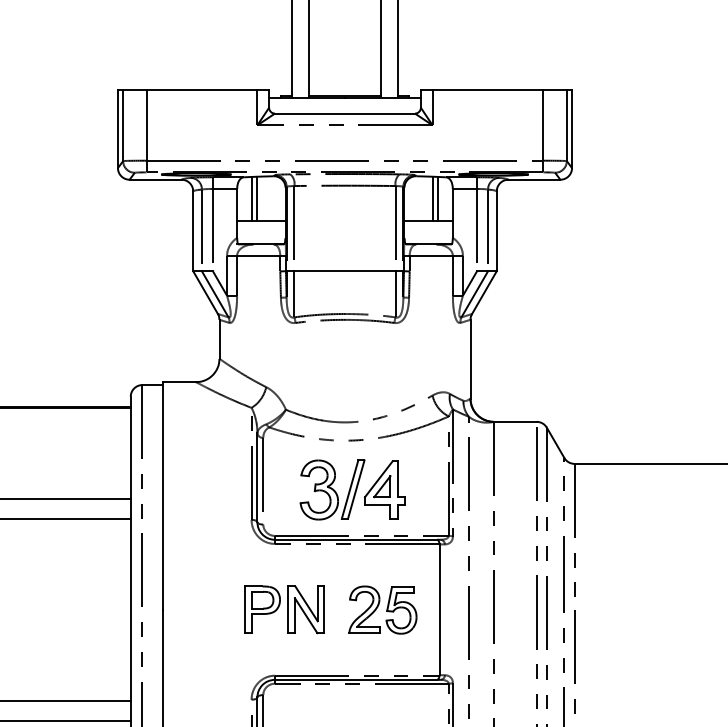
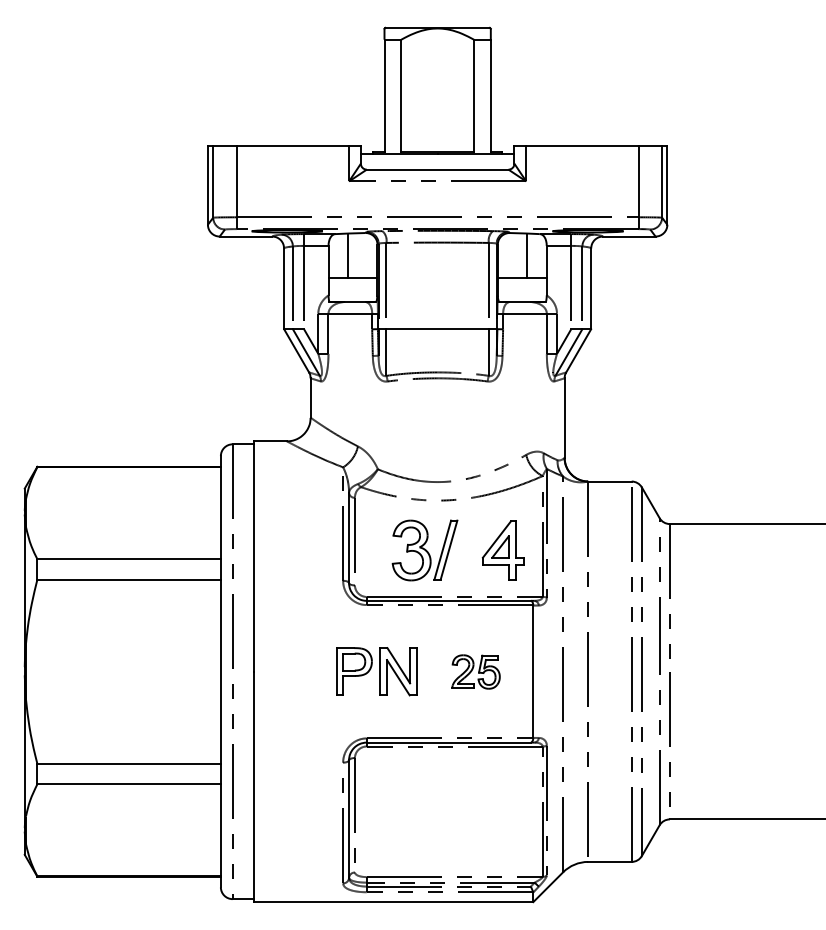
line: (251, 198) -> (343, 255), removed
line: (438, 198) -> (532, 255), removed
part: (384, 490) -> (502, 550), moved
part: (382, 609) -> (475, 671), size x0.7

